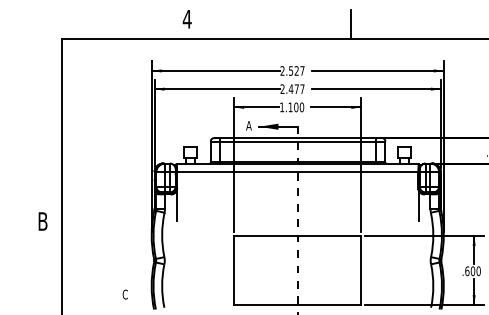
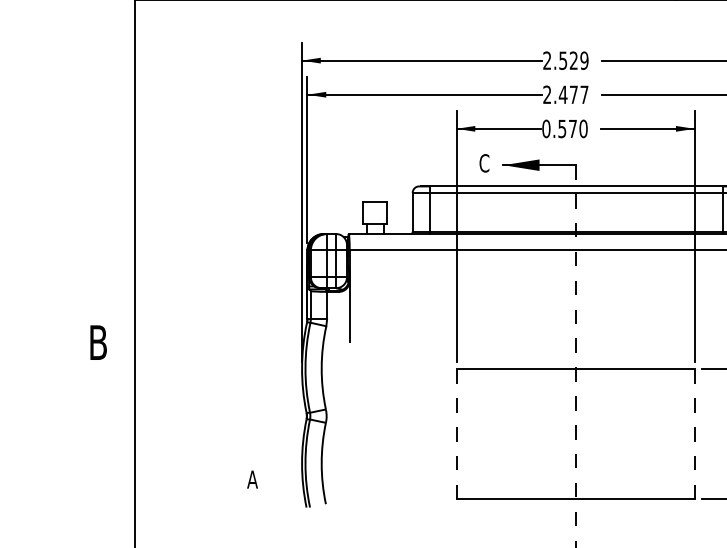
text: (302, 70) -> (584, 59), 2.527 -> 2.529
text: (289, 107) -> (560, 129), 1.100 -> 0.570
text: (248, 125) -> (483, 162), A -> C
line: (234, 270) -> (457, 434), solid -> dashed
line: (361, 270) -> (695, 434), solid -> dashed
text: (124, 294) -> (251, 479), C -> A

